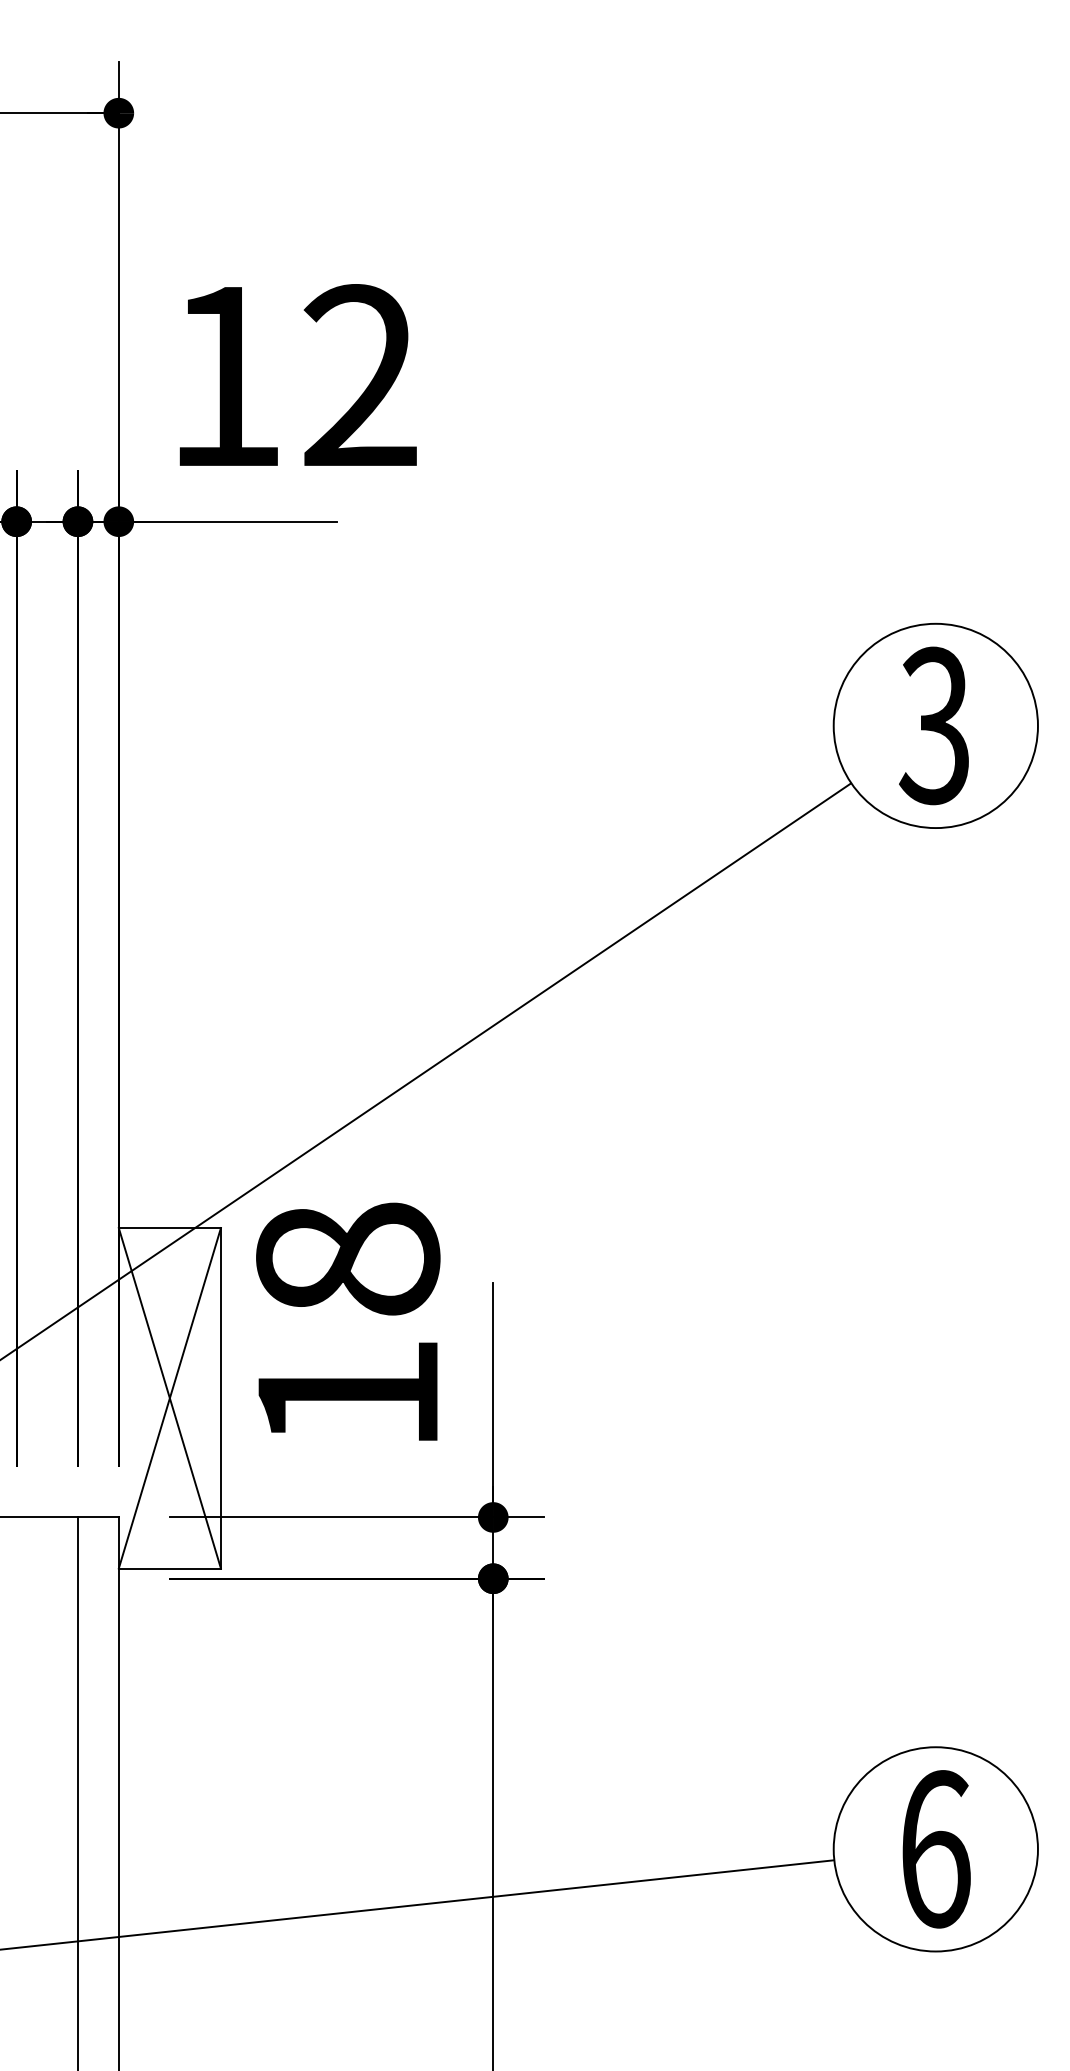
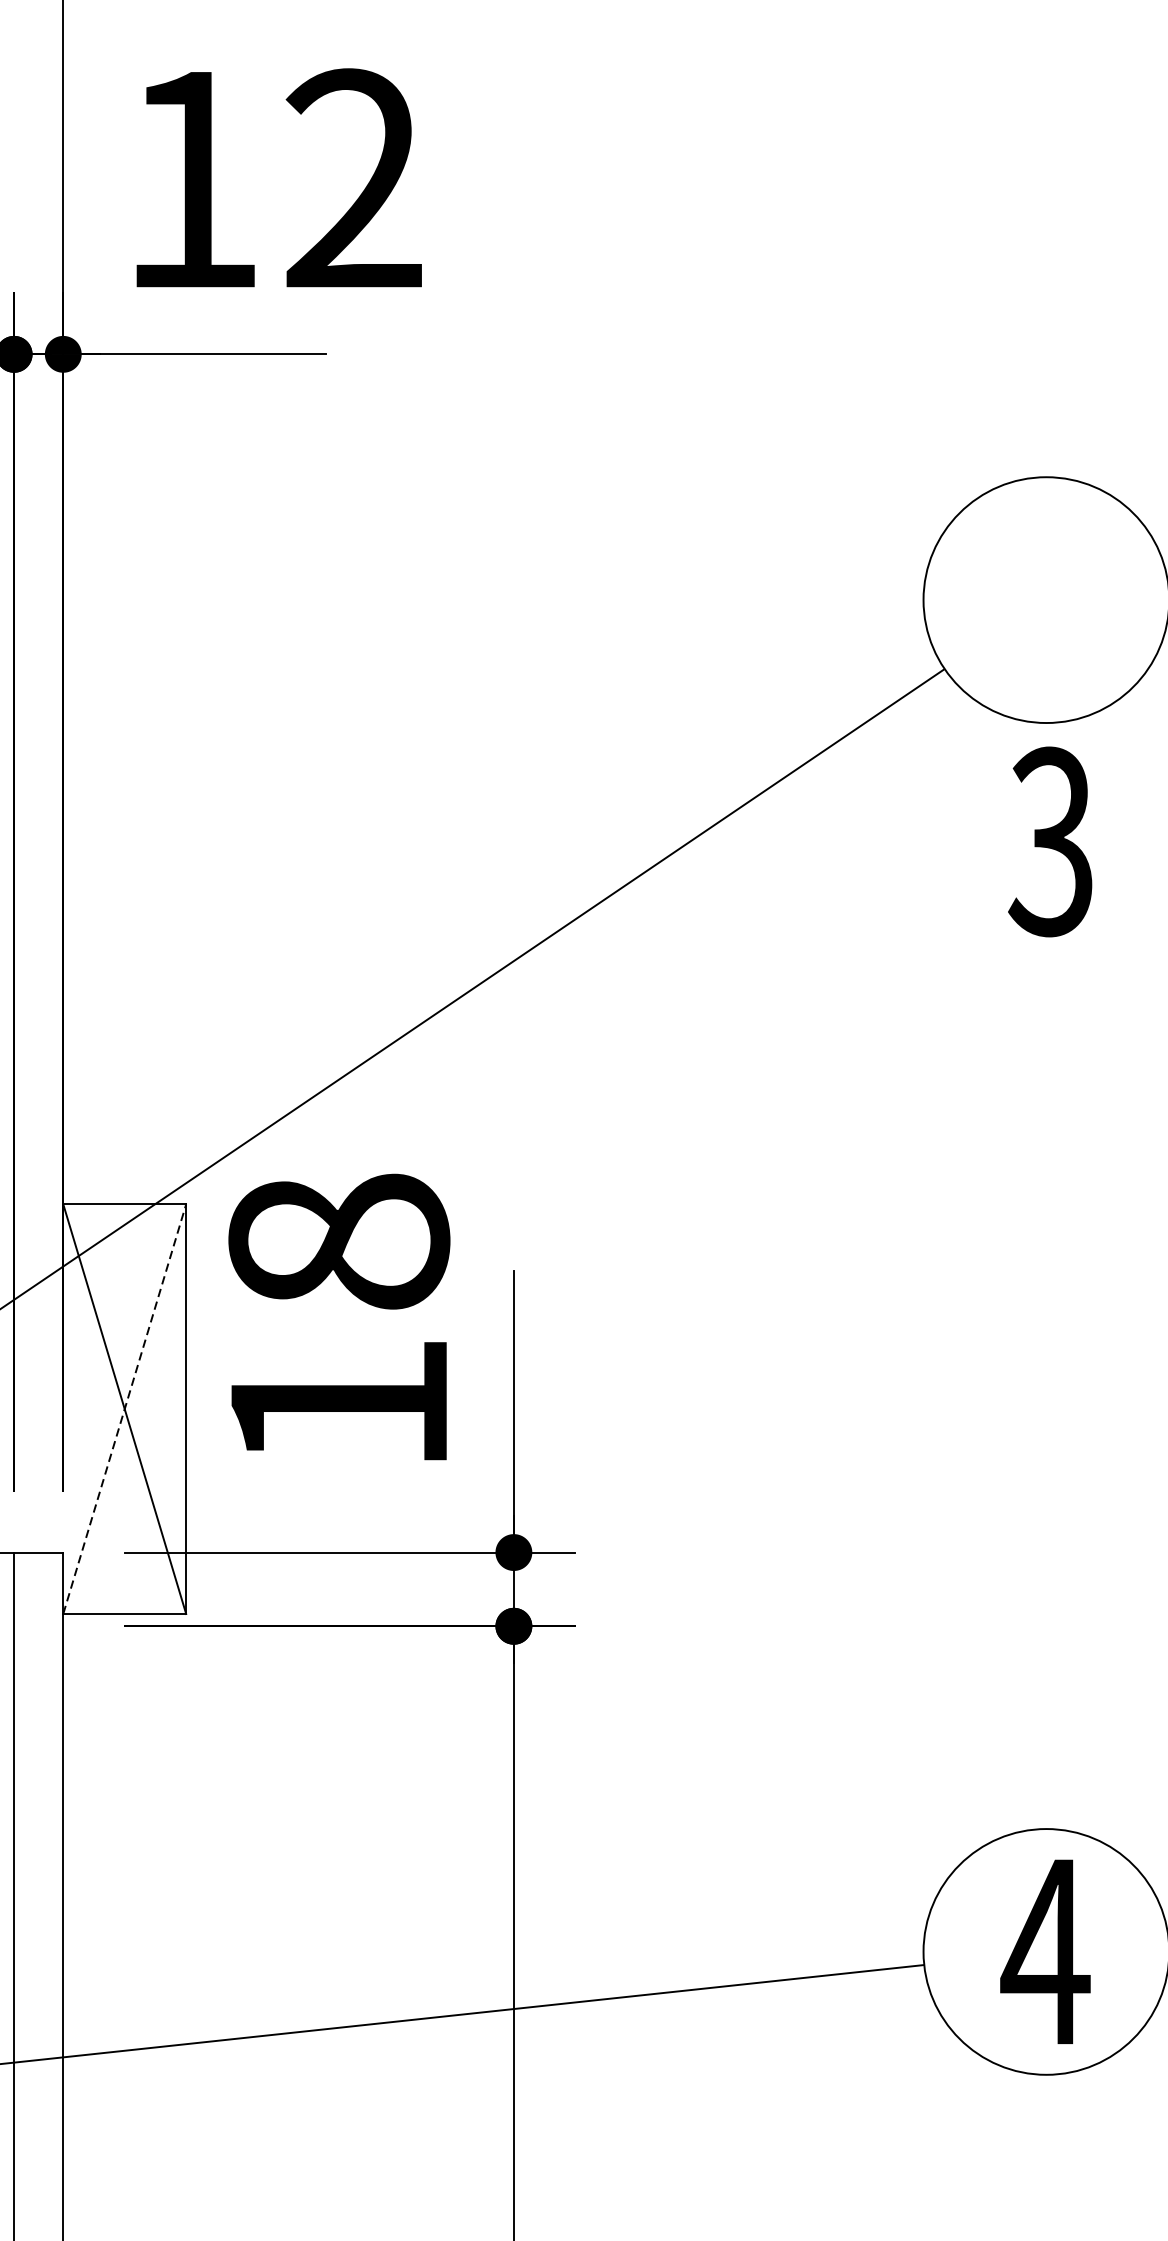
text: (933, 725) -> (1049, 841), moved
line: (169, 1398) -> (124, 1409), solid -> dashed
text: (934, 1849) -> (1044, 1952), 6 -> 4

